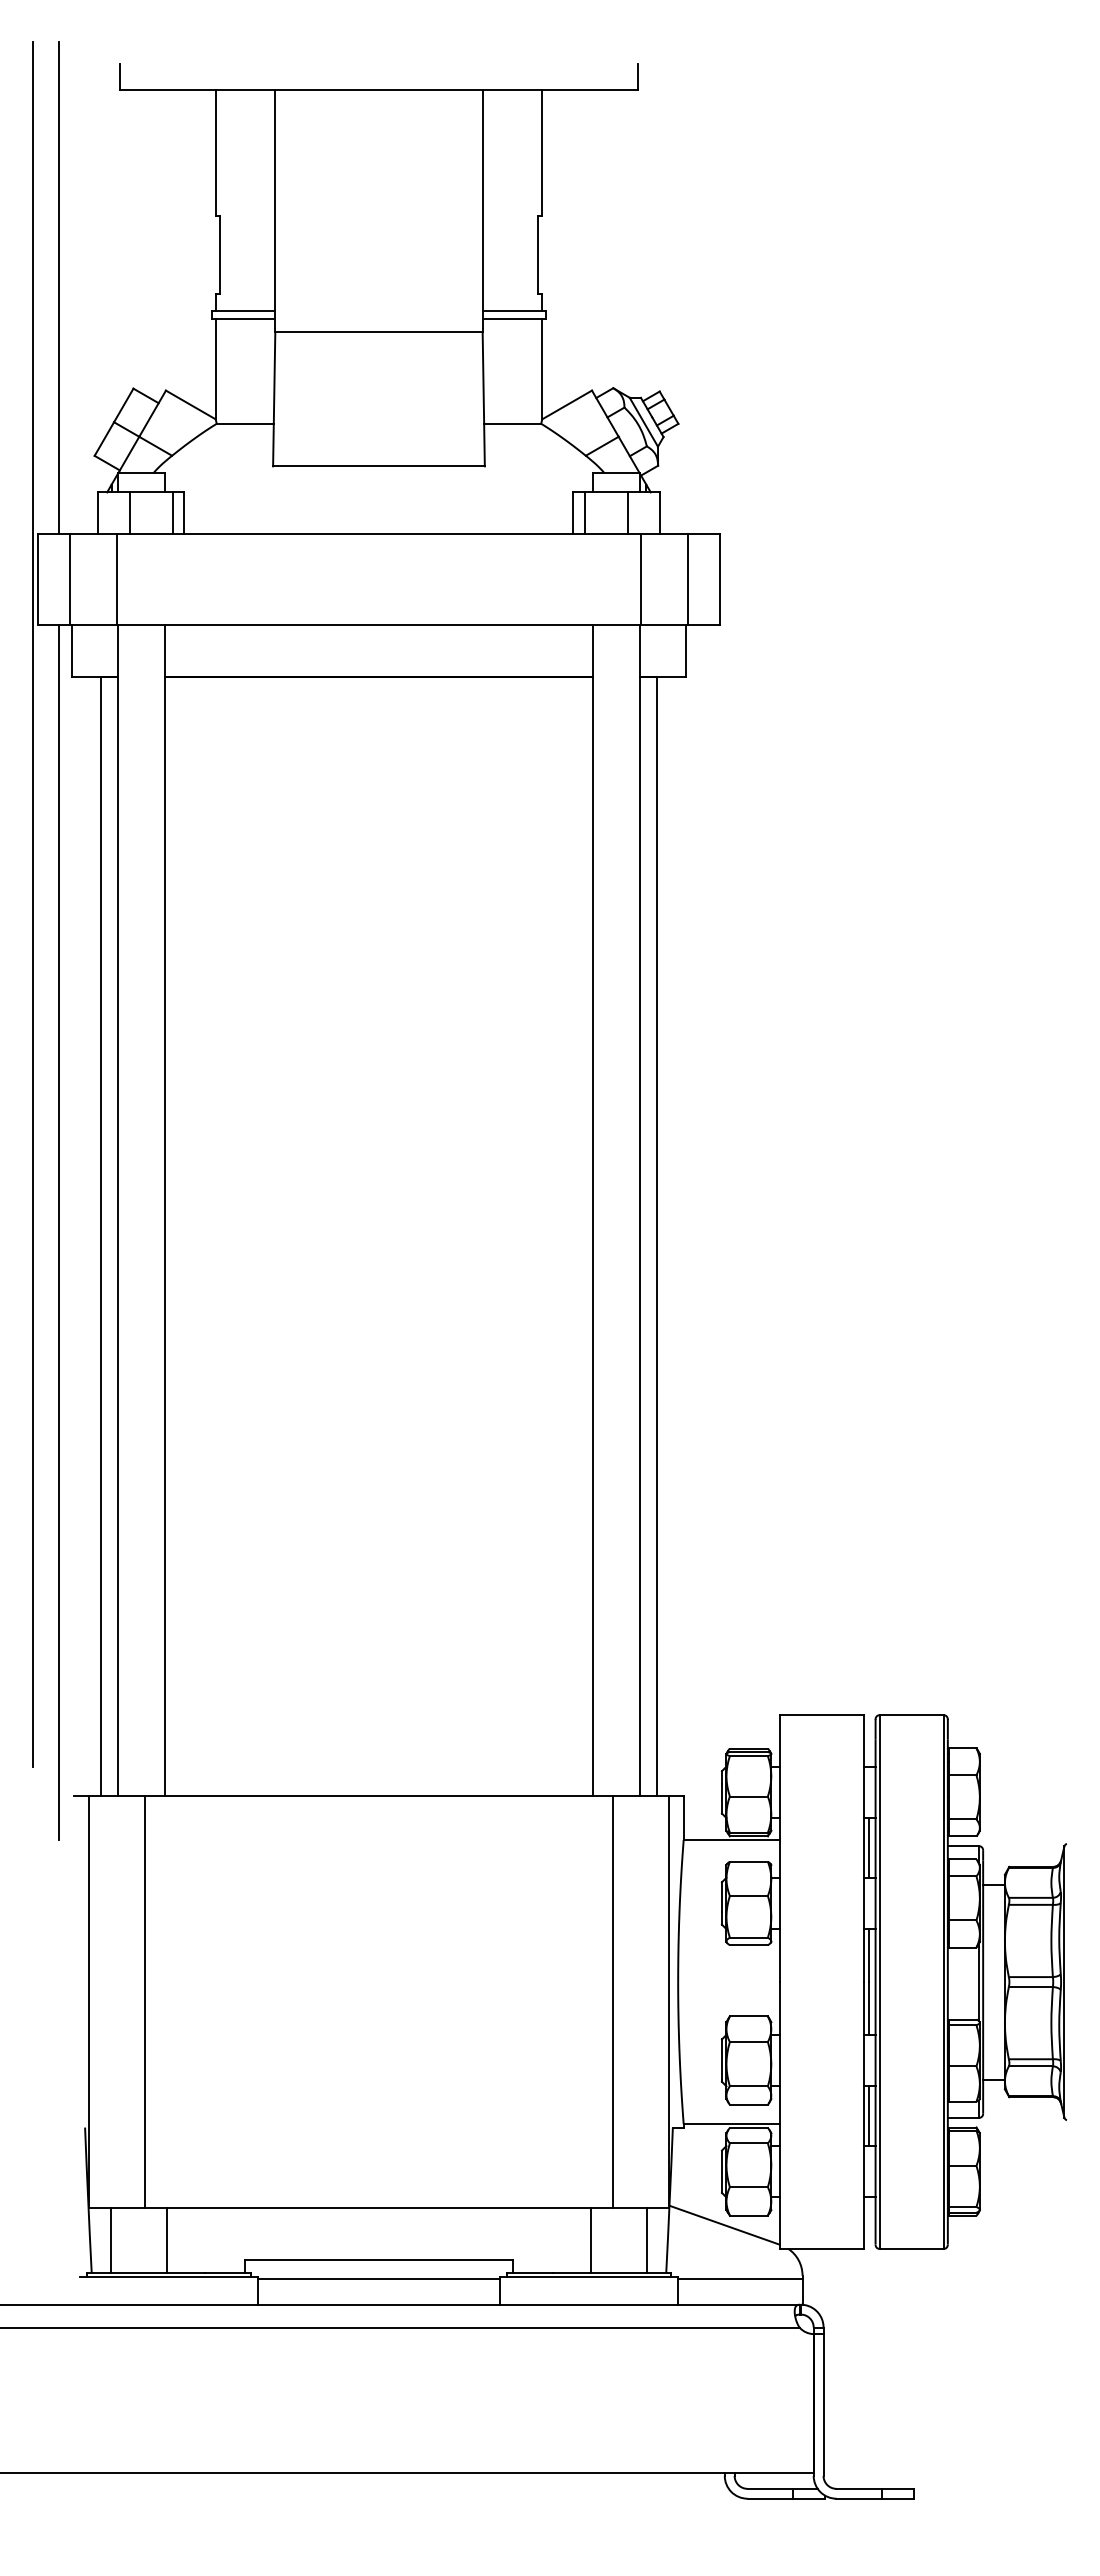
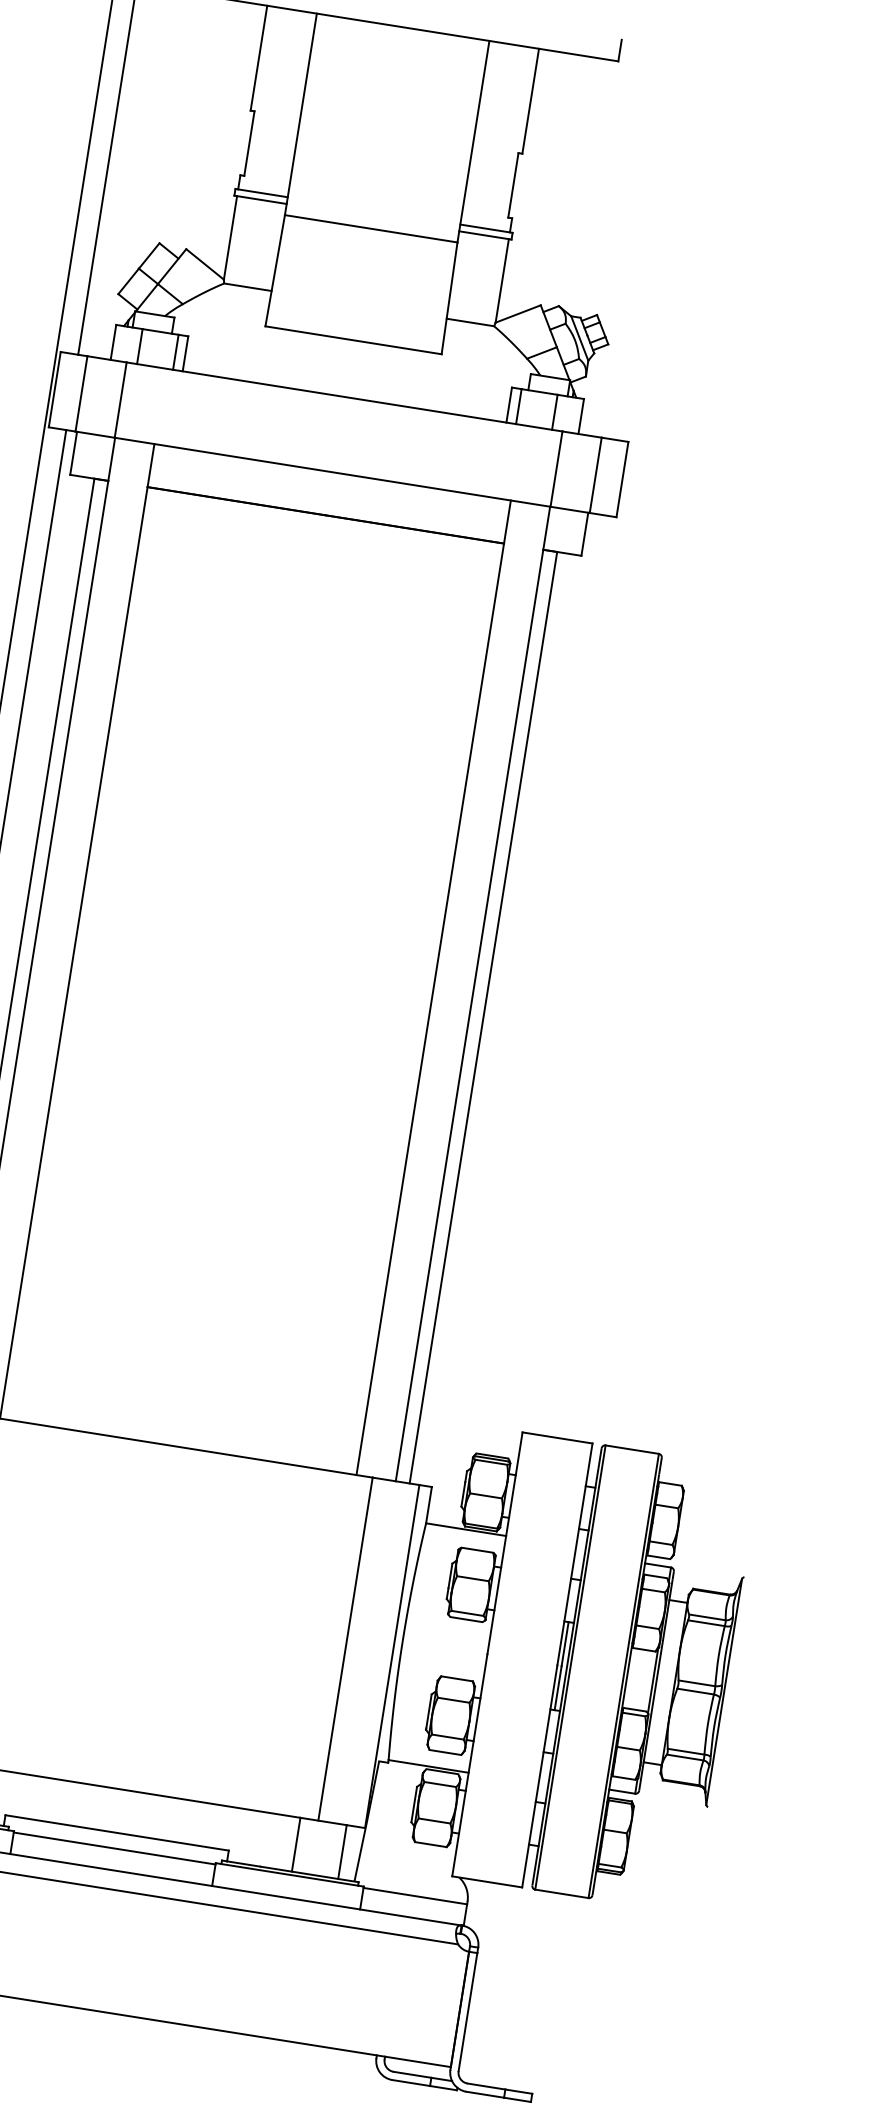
line: (869, 1847) -> (579, 1554), removed
line: (869, 2116) -> (544, 1778), removed
line: (724, 2224) -> (409, 1848), removed

